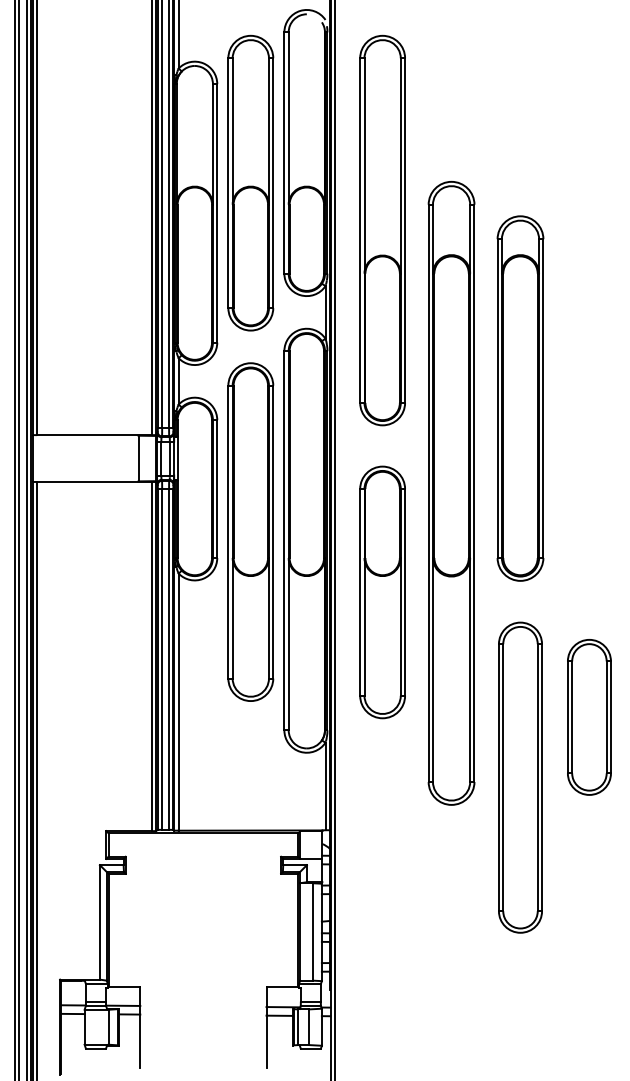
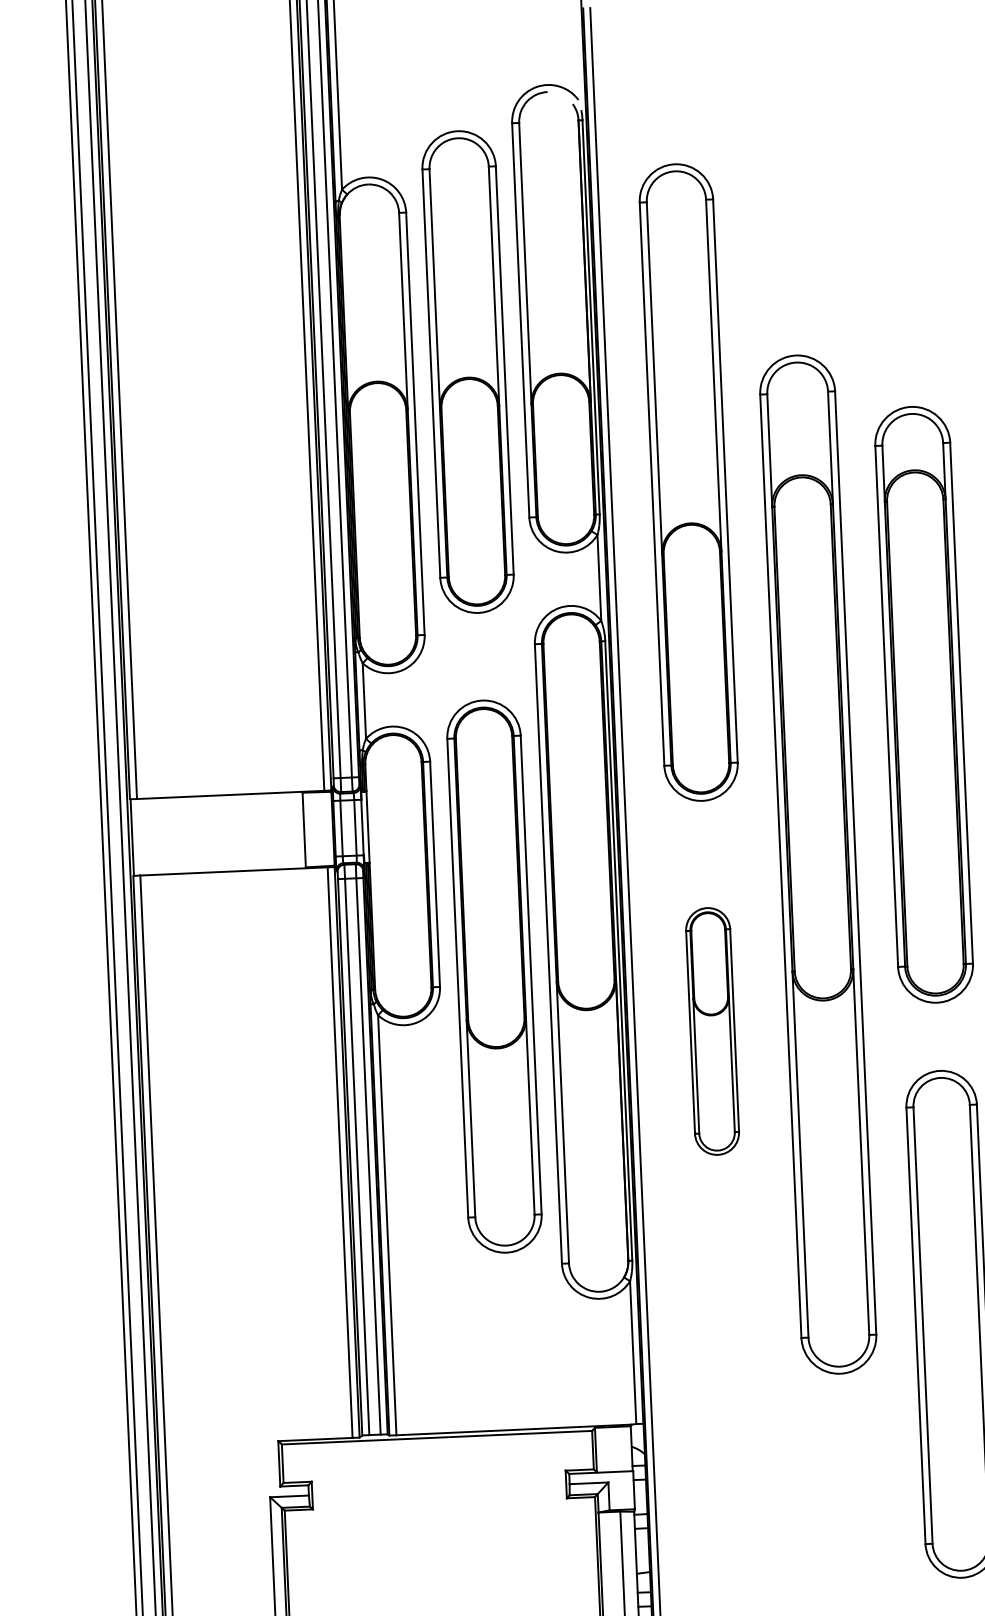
part: (382, 230) -> (688, 482), moved
part: (250, 531) -> (493, 975), moved
part: (382, 592) -> (712, 1031), size x0.6

